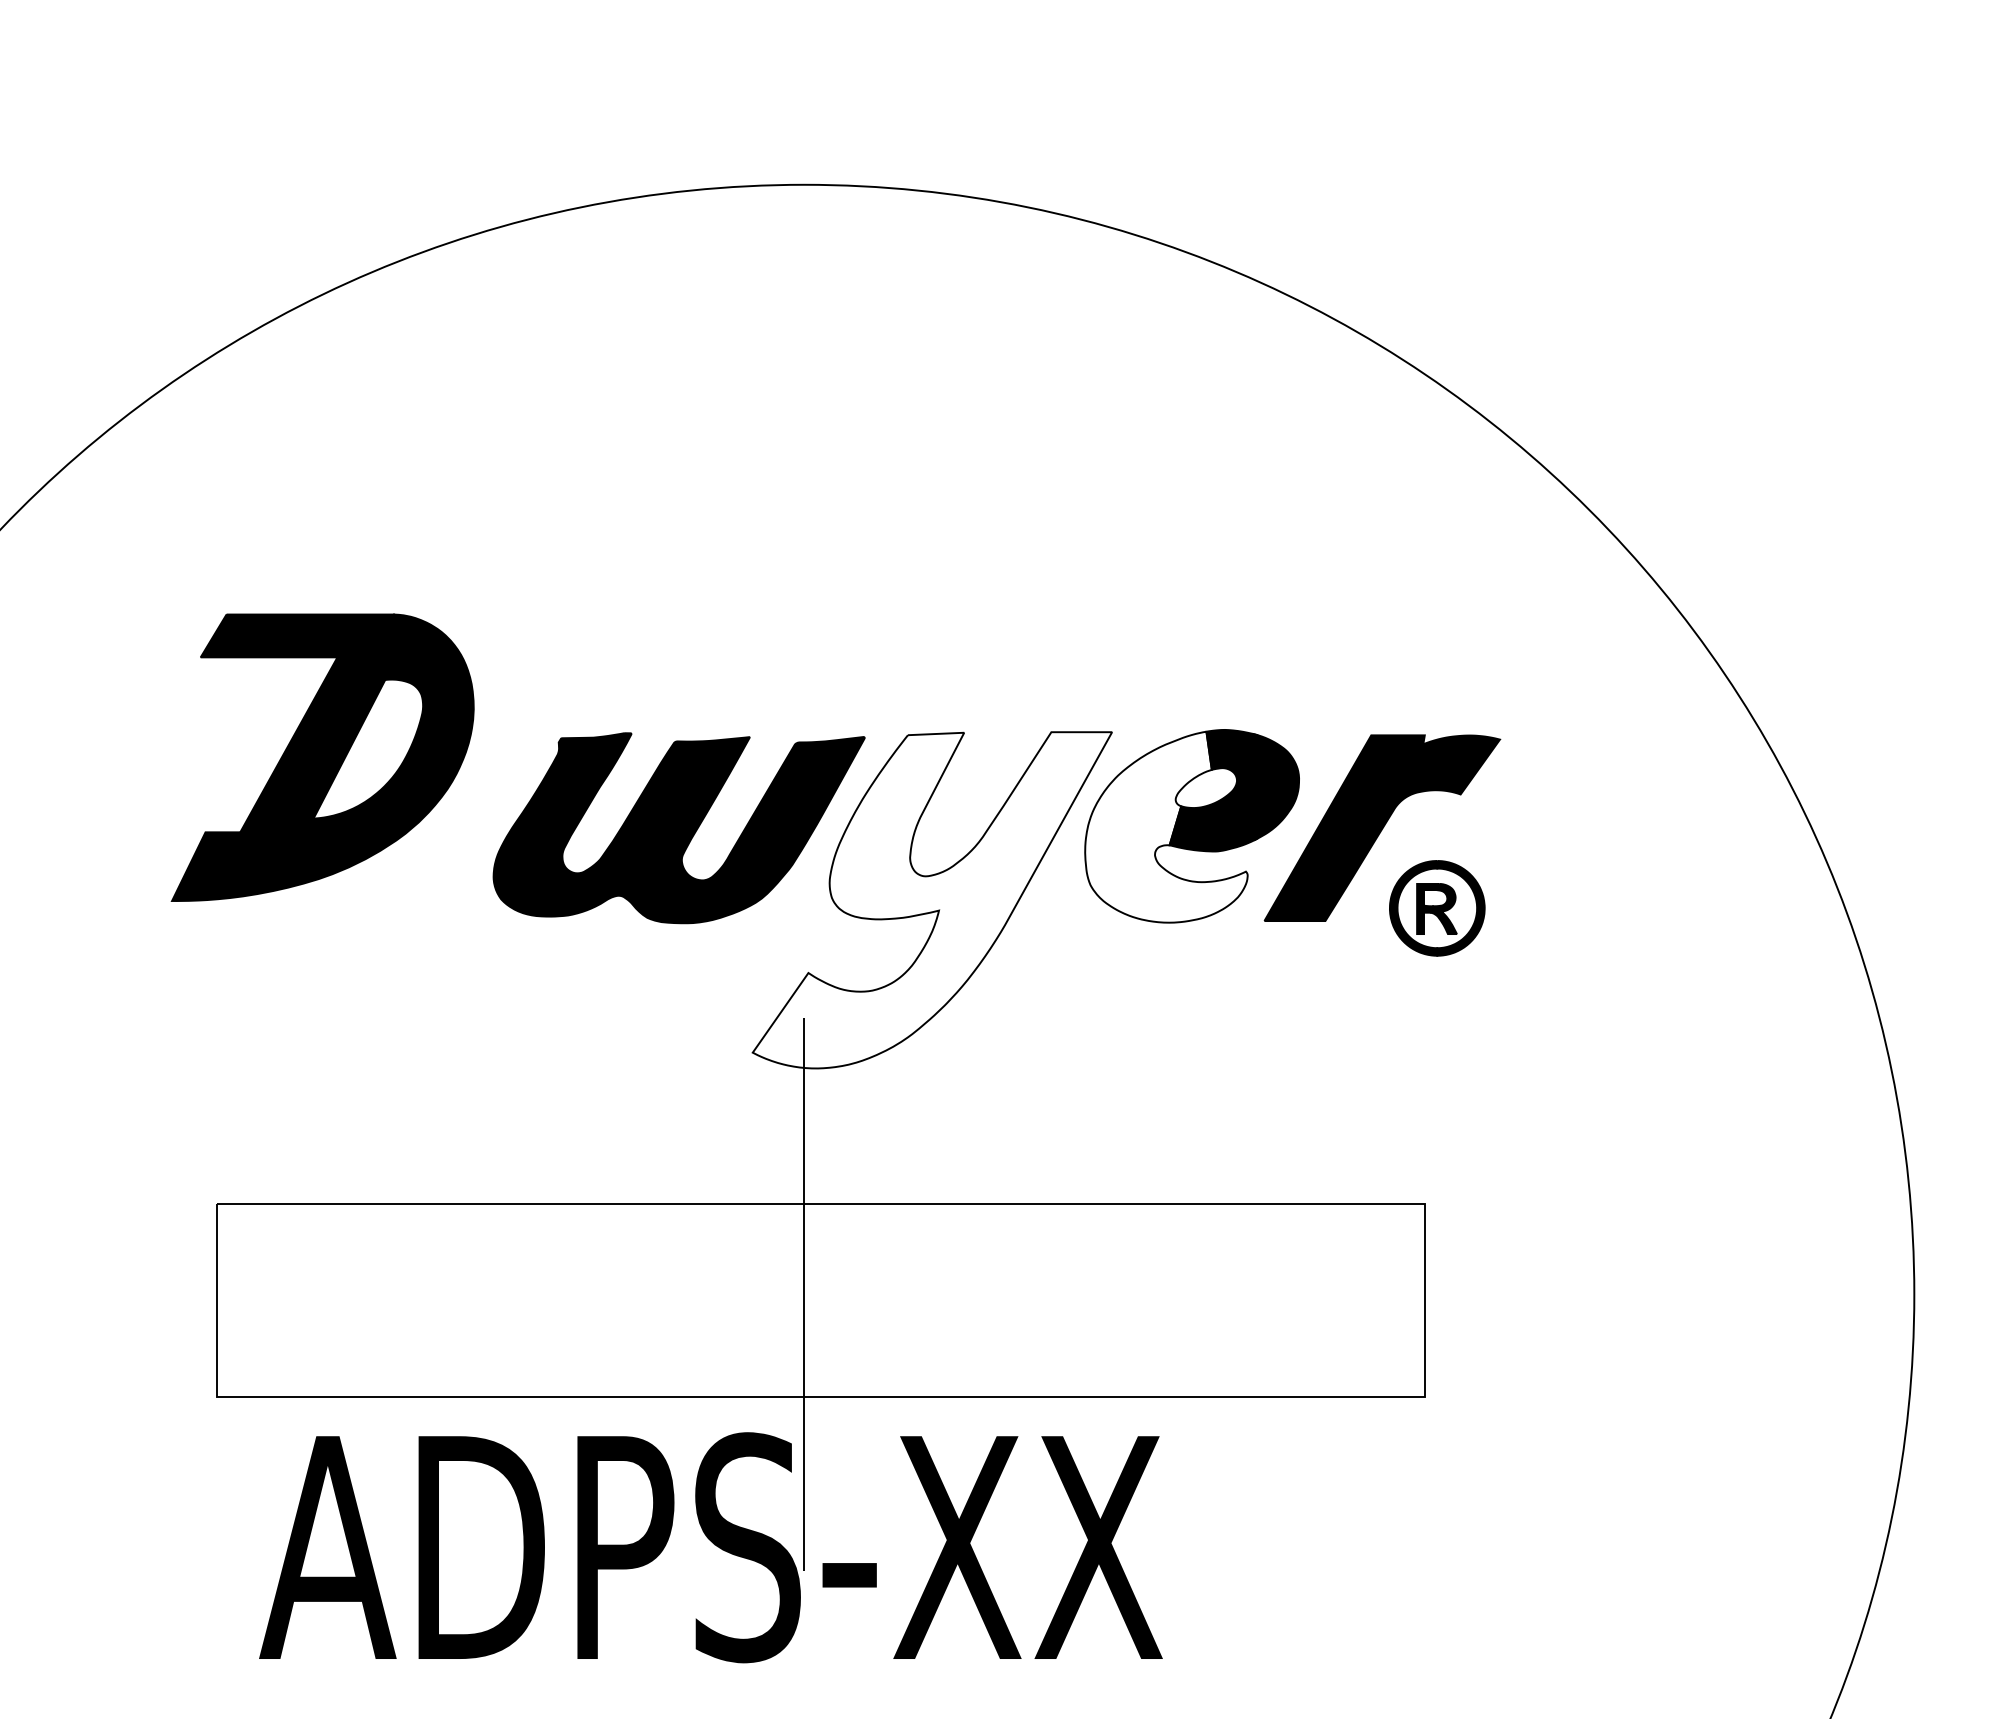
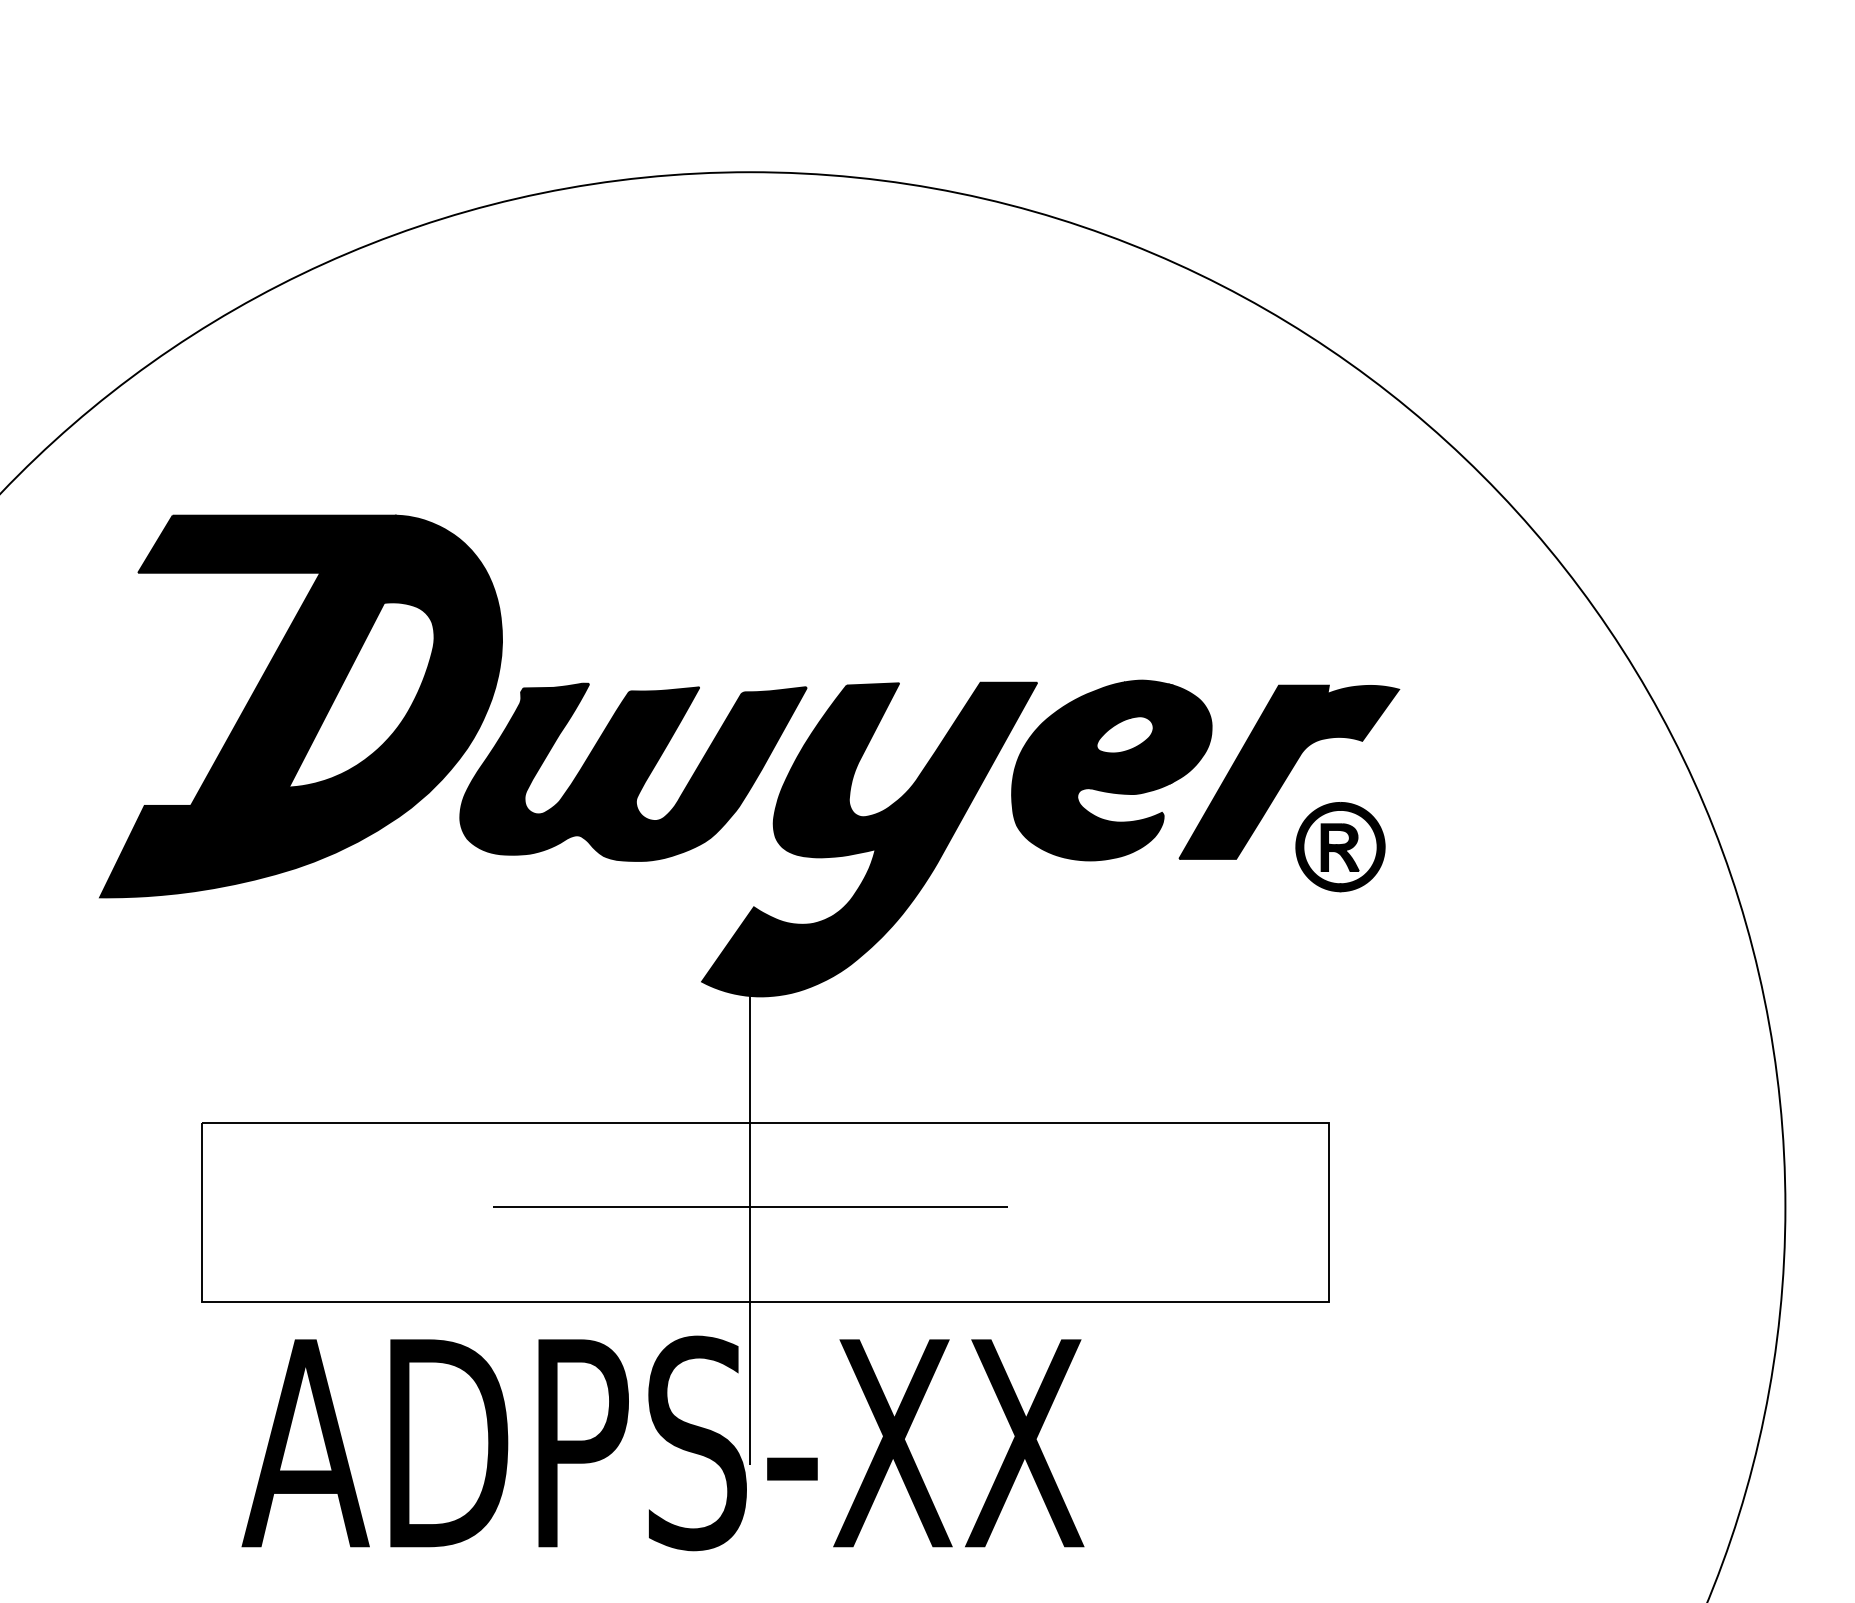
part: (322, 757) -> (300, 706), size x1.43
fill: (1166, 826) -> (1087, 770), added
fill: (932, 900) -> (869, 839), added
line: (804, 1294) -> (750, 1207), added

